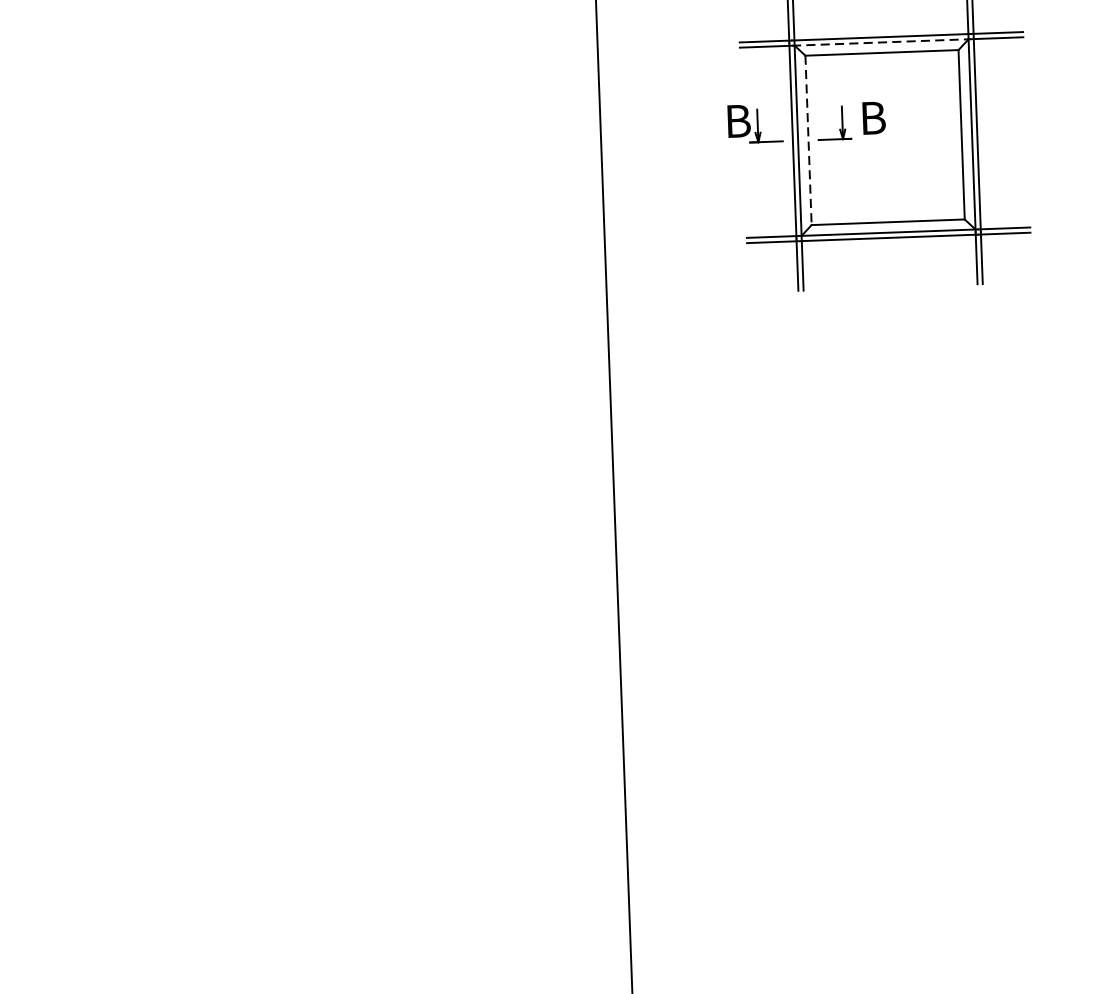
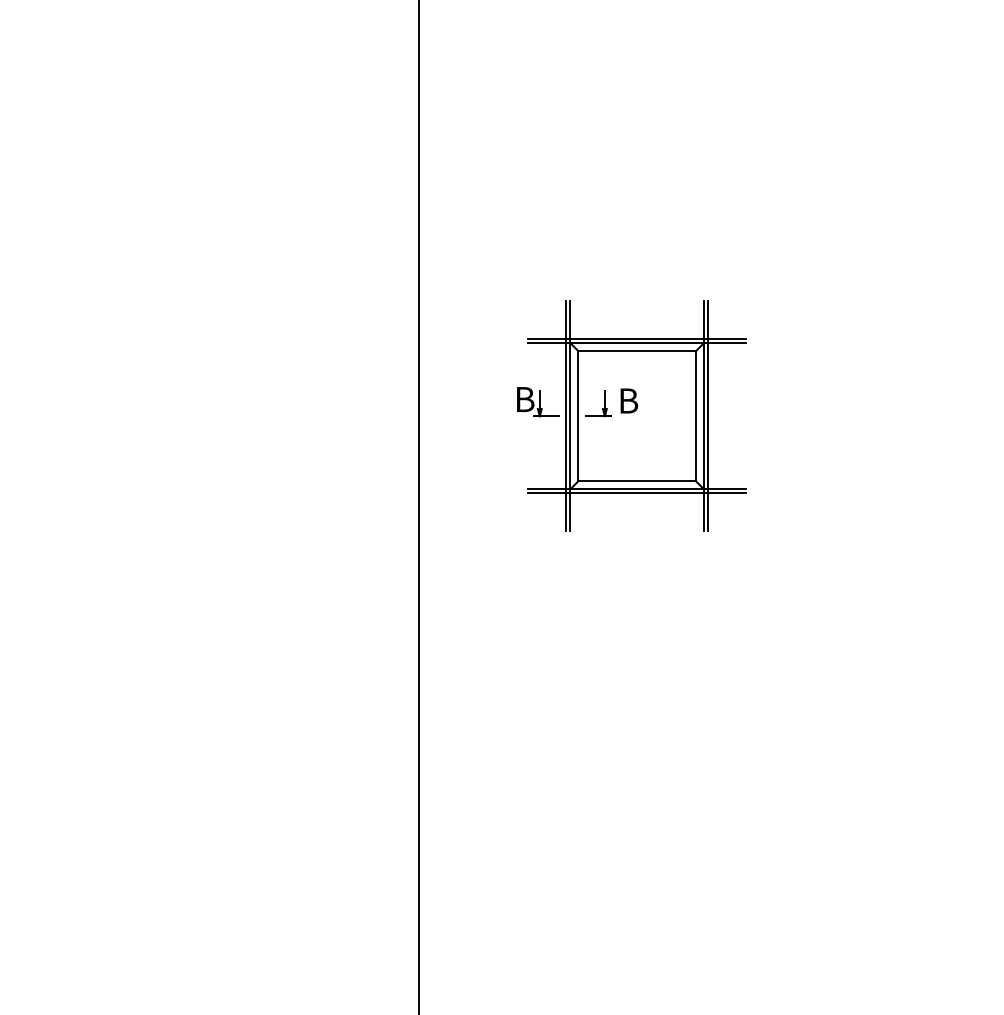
line: (882, 42) -> (637, 343), dashed -> solid
line: (808, 140) -> (578, 416), dashed -> solid

